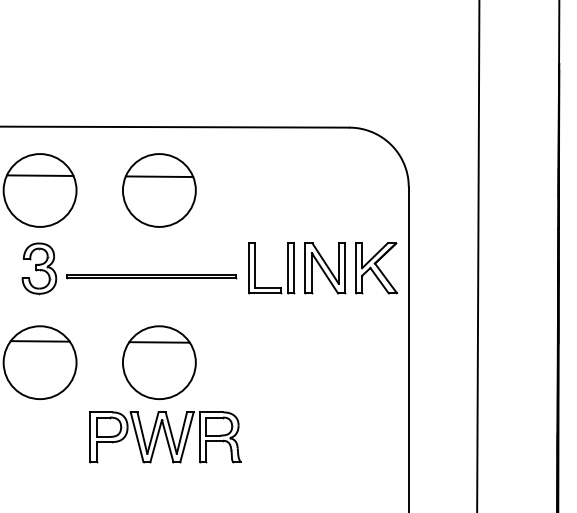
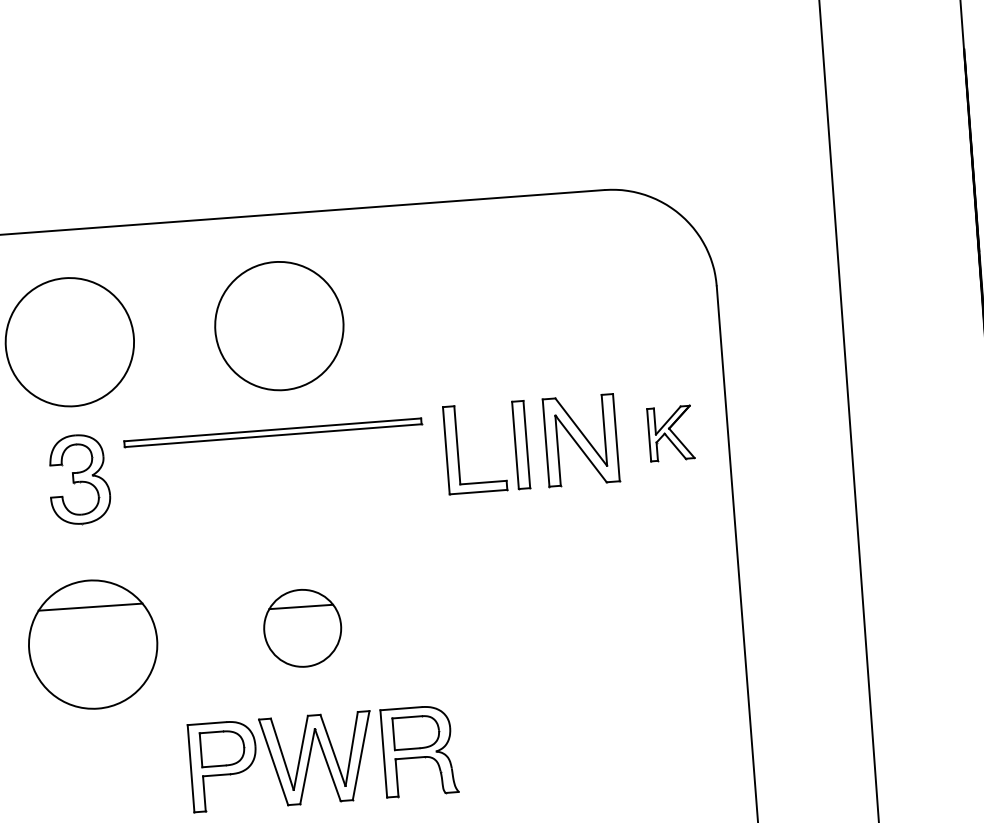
line: (39, 175) -> (66, 315), removed
line: (159, 176) -> (277, 301), removed
part: (376, 268) -> (671, 433), size x0.6
part: (151, 276) -> (273, 432), moved
part: (159, 362) -> (302, 628), size x0.6

